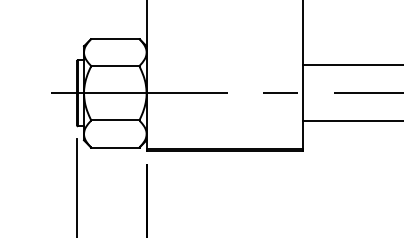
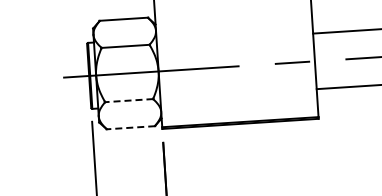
line: (114, 120) -> (128, 100), solid -> dashed
line: (114, 147) -> (130, 127), solid -> dashed

